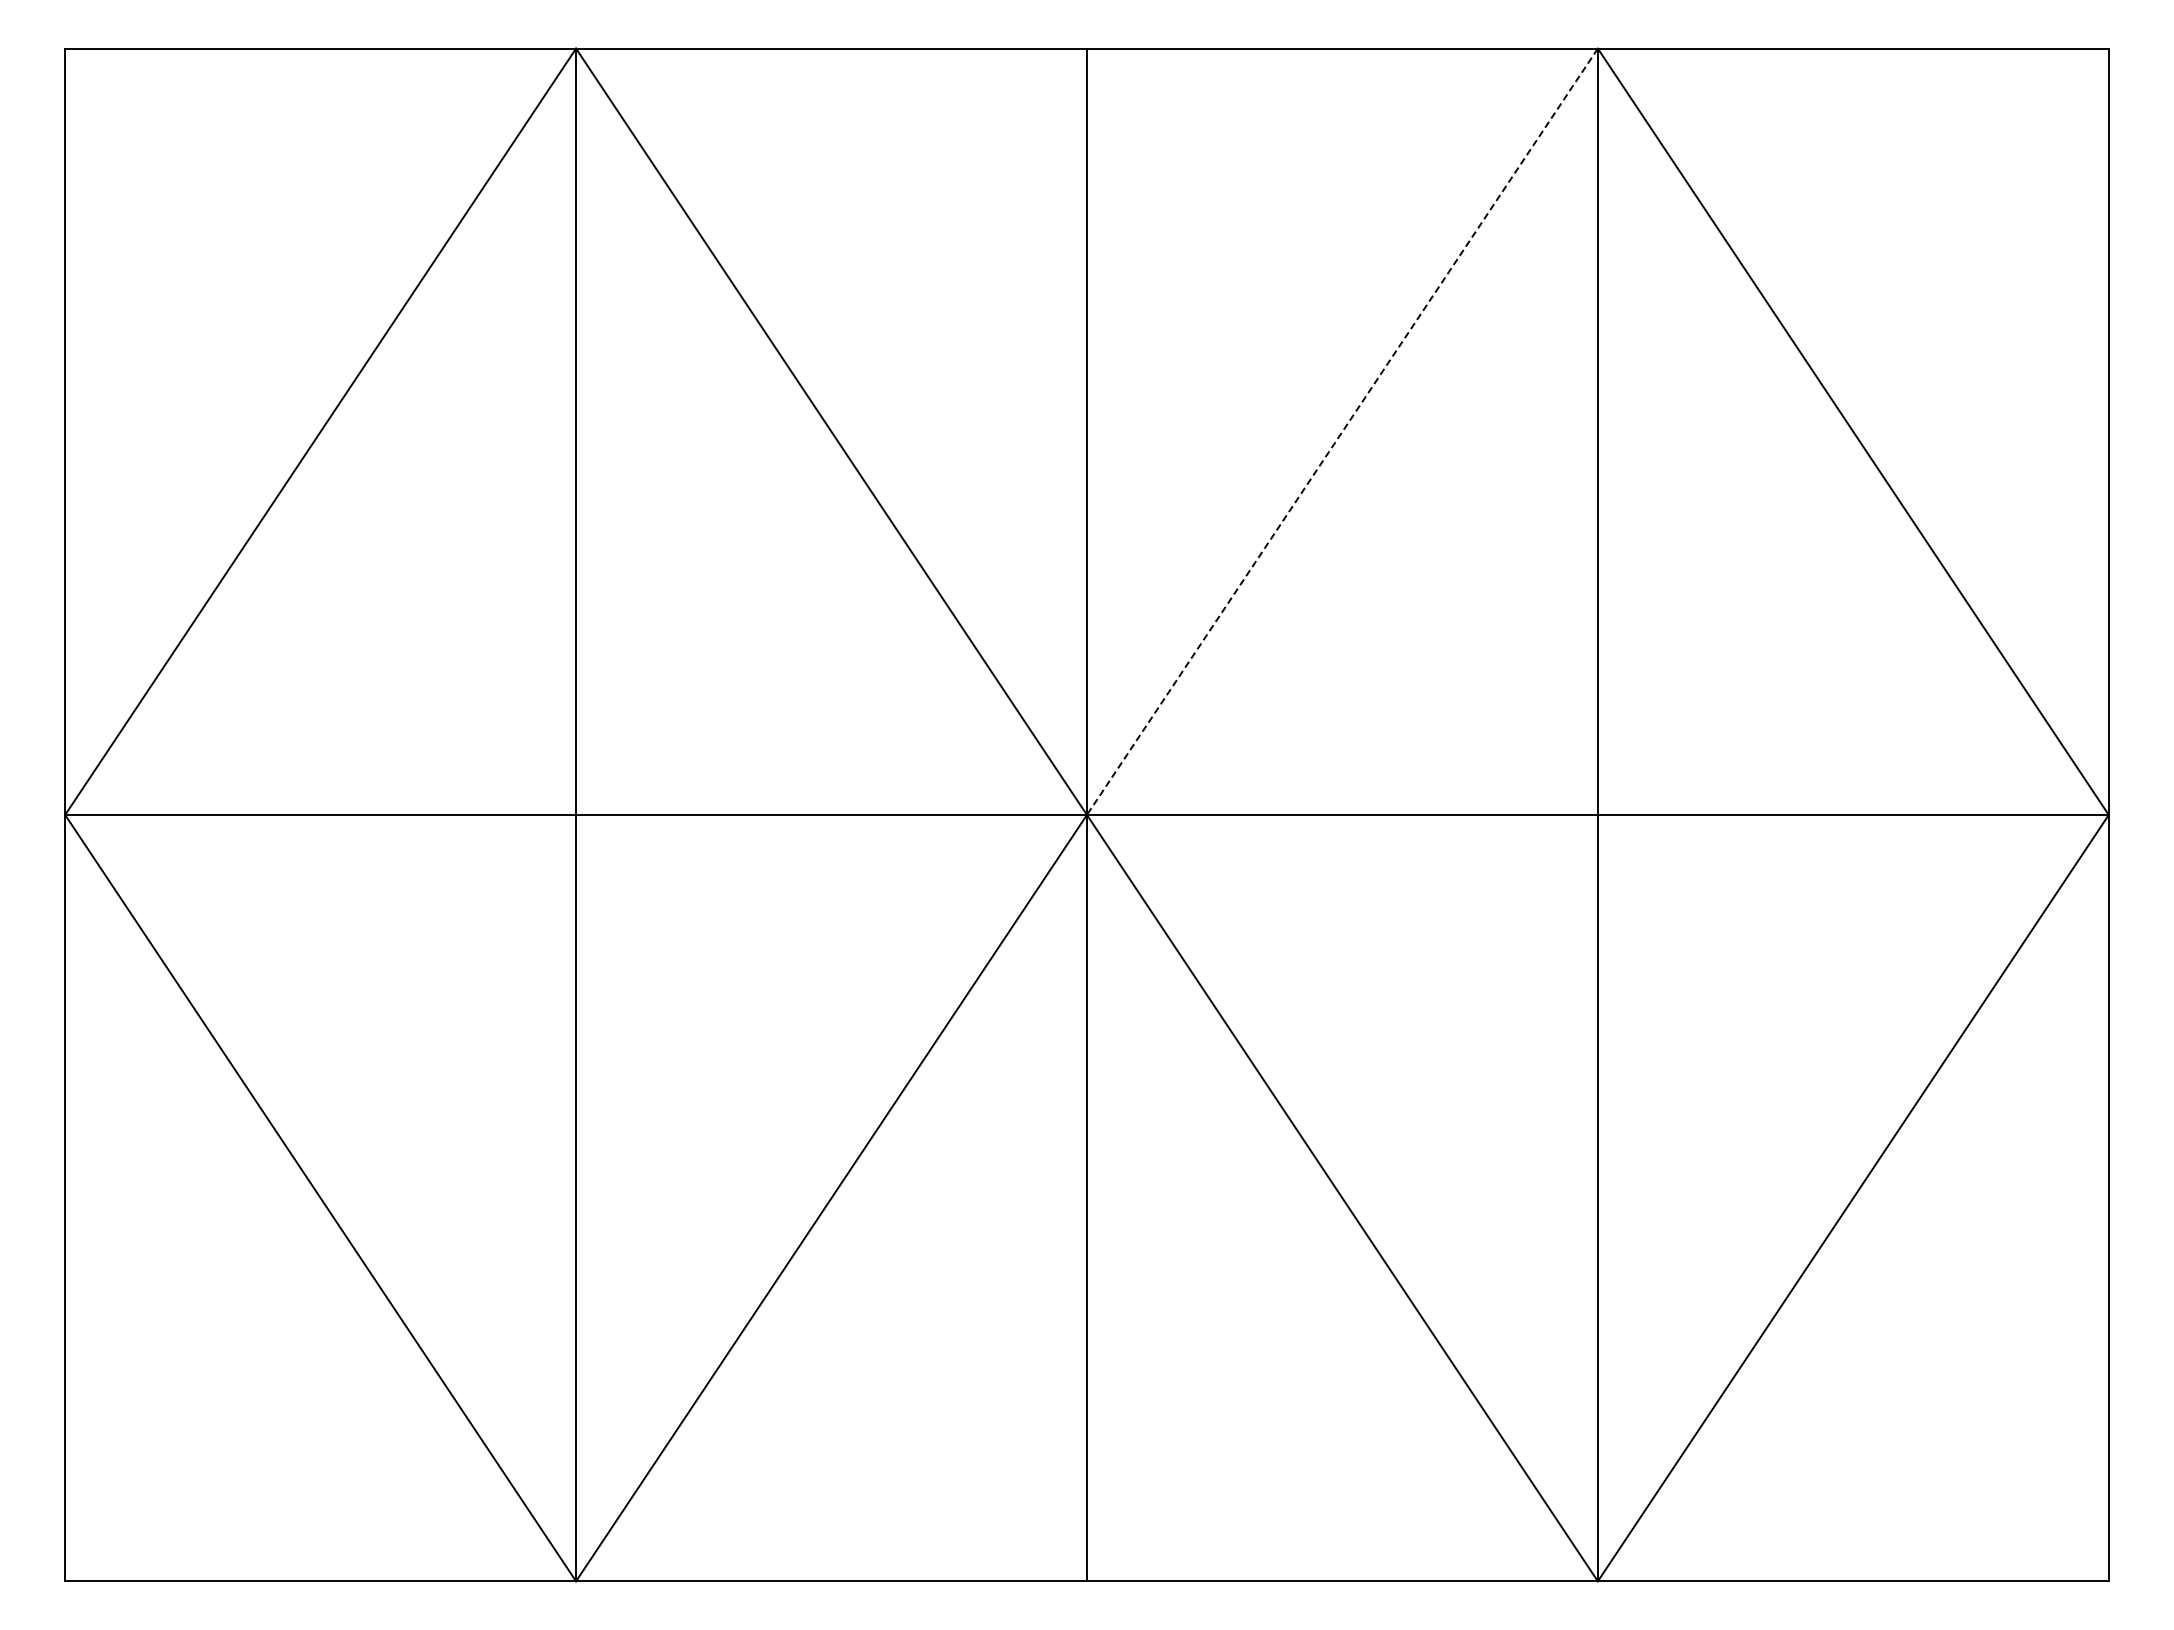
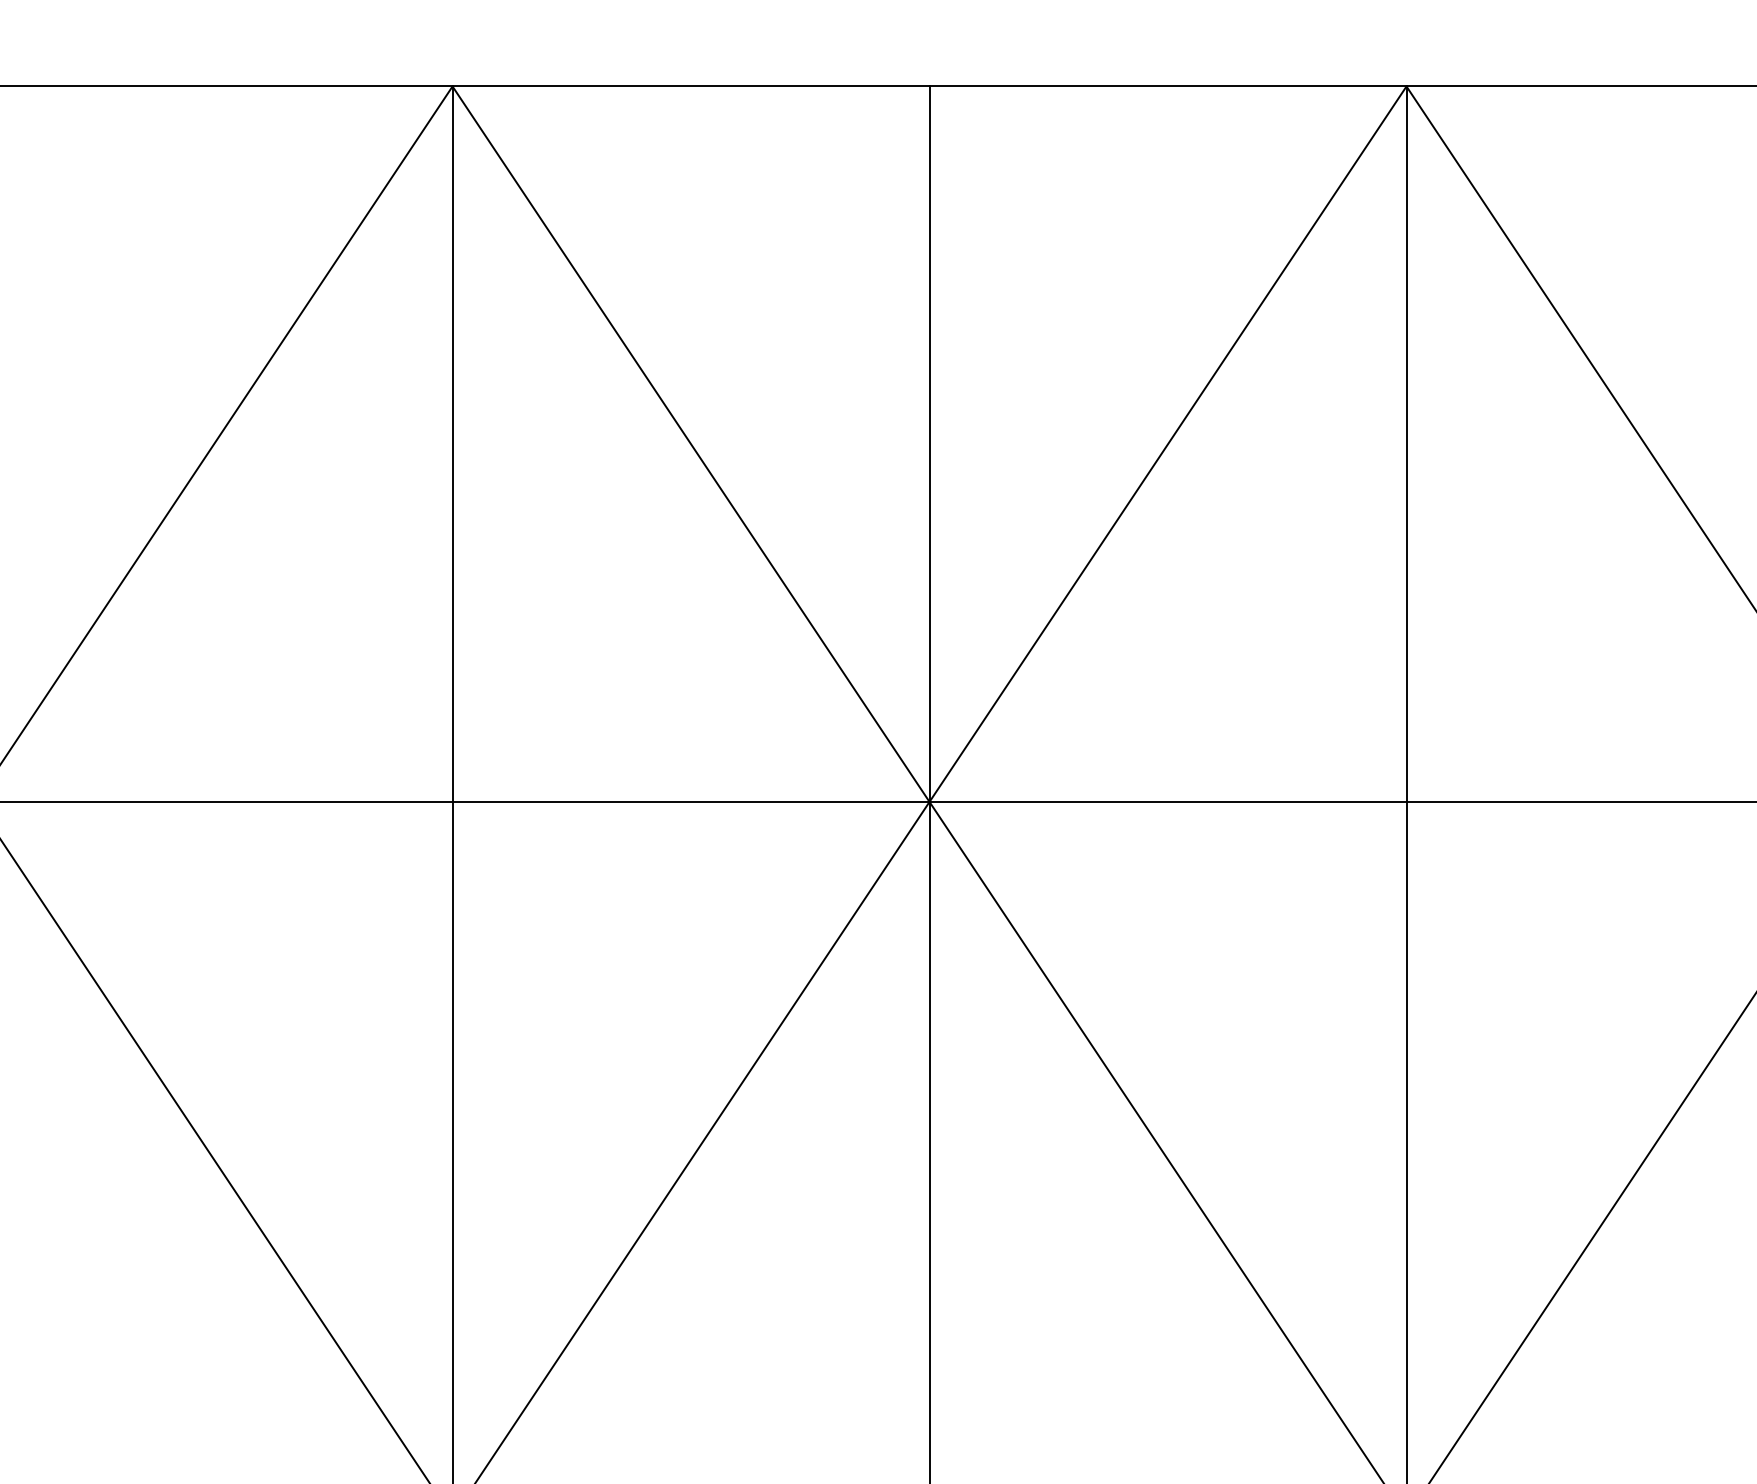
line: (1342, 431) -> (1168, 443), dashed -> solid

